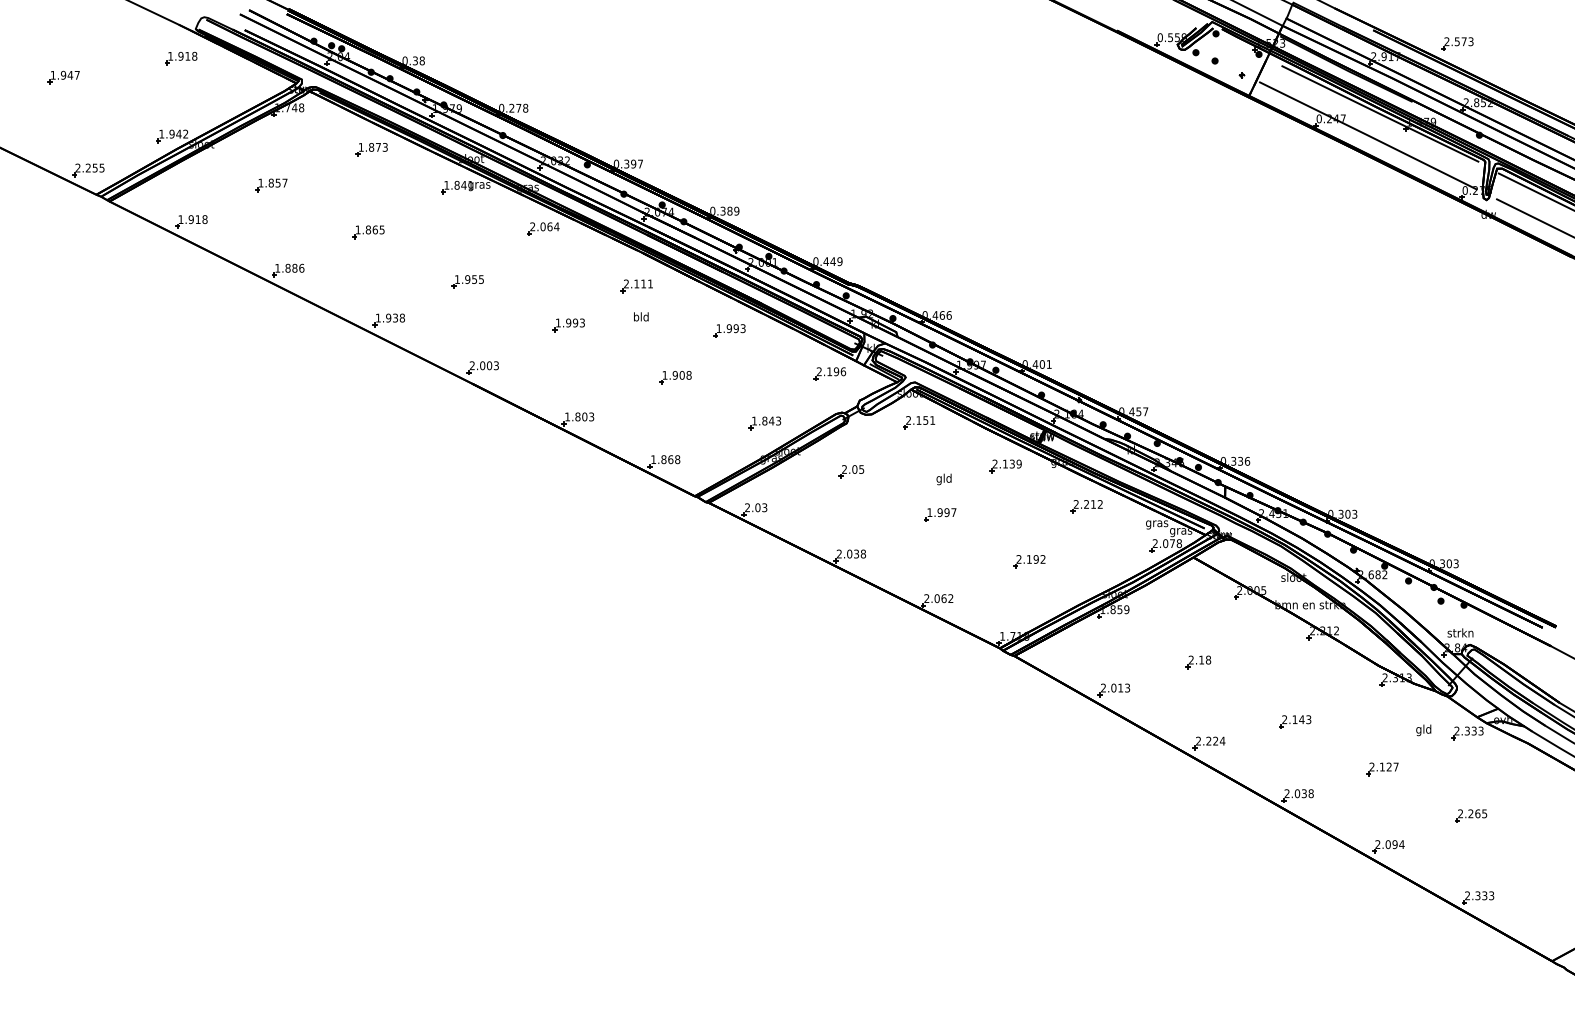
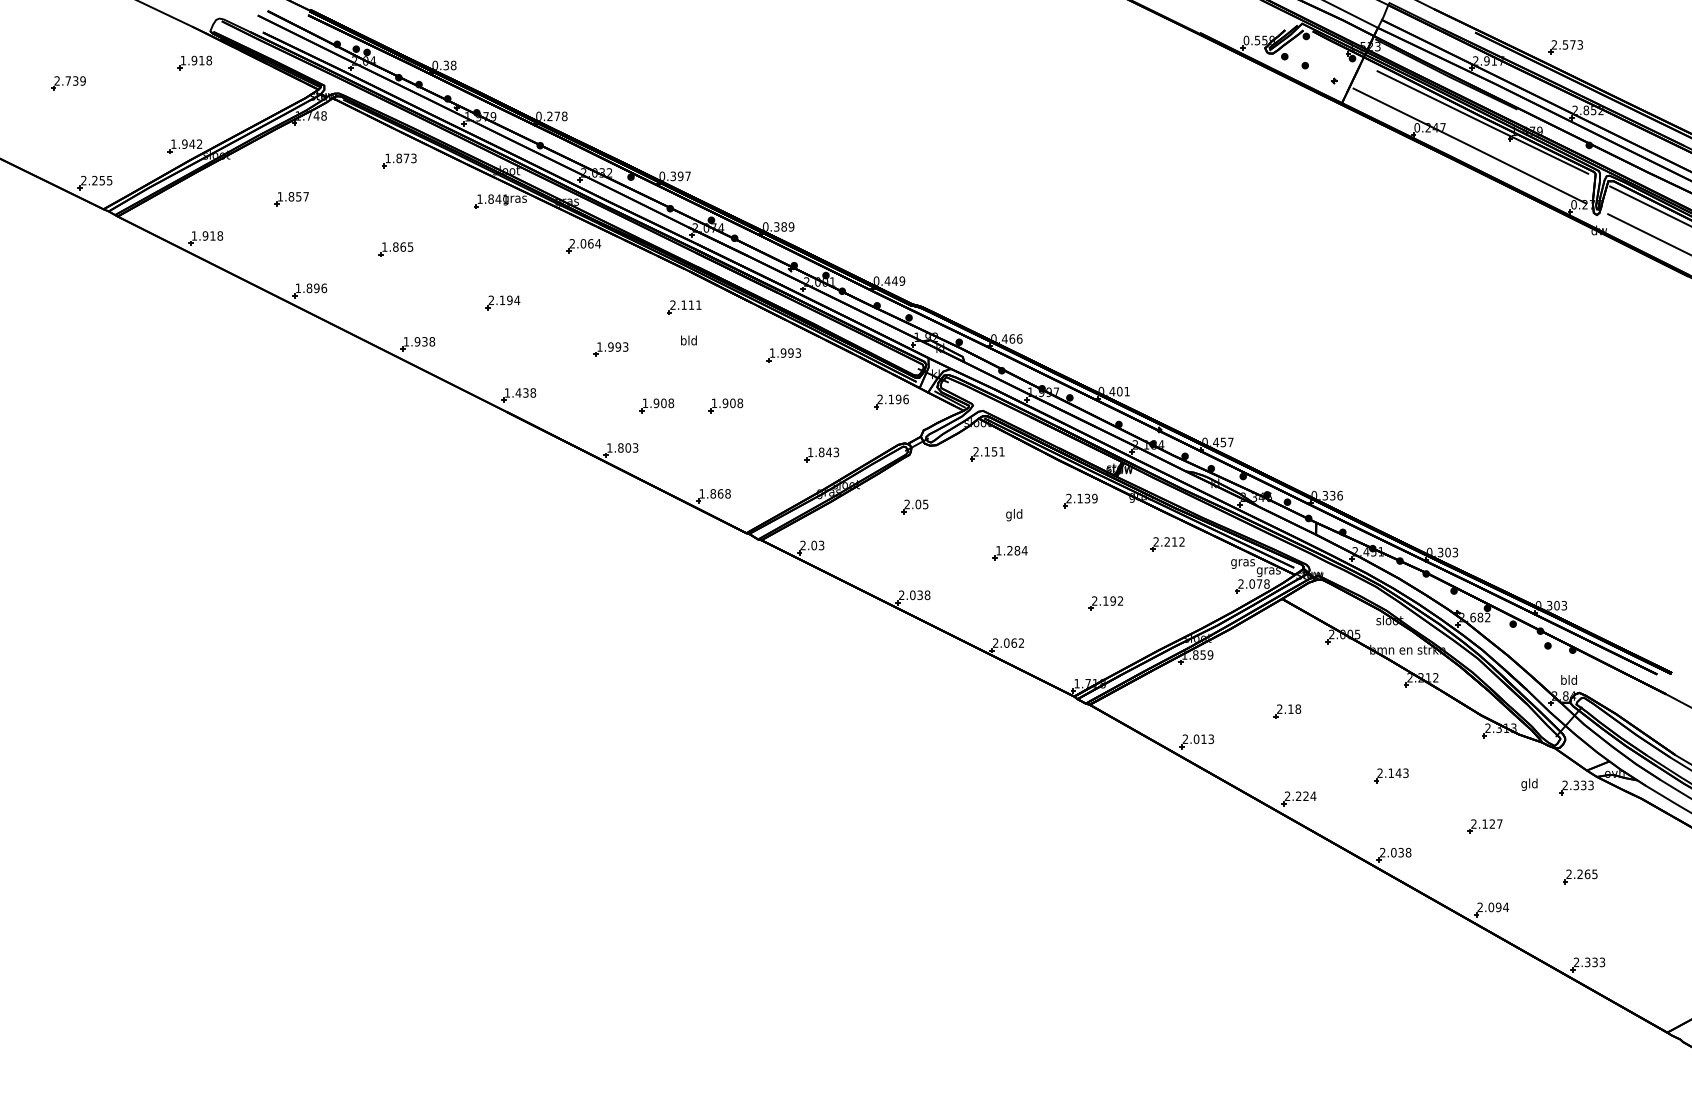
text: (64, 74) -> (69, 80), 1.947 -> 2.739
text: (294, 268) -> (316, 288), 1.886 -> 1.896
text: (469, 279) -> (504, 300), 1.955 -> 2.194
text: (484, 365) -> (520, 392), 2.003 -> 1.438
part: (611, 377) -> (656, 405), added
text: (947, 512) -> (1017, 550), 1.997 -> 1.284
text: (1460, 632) -> (1568, 679), strkn -> bld

